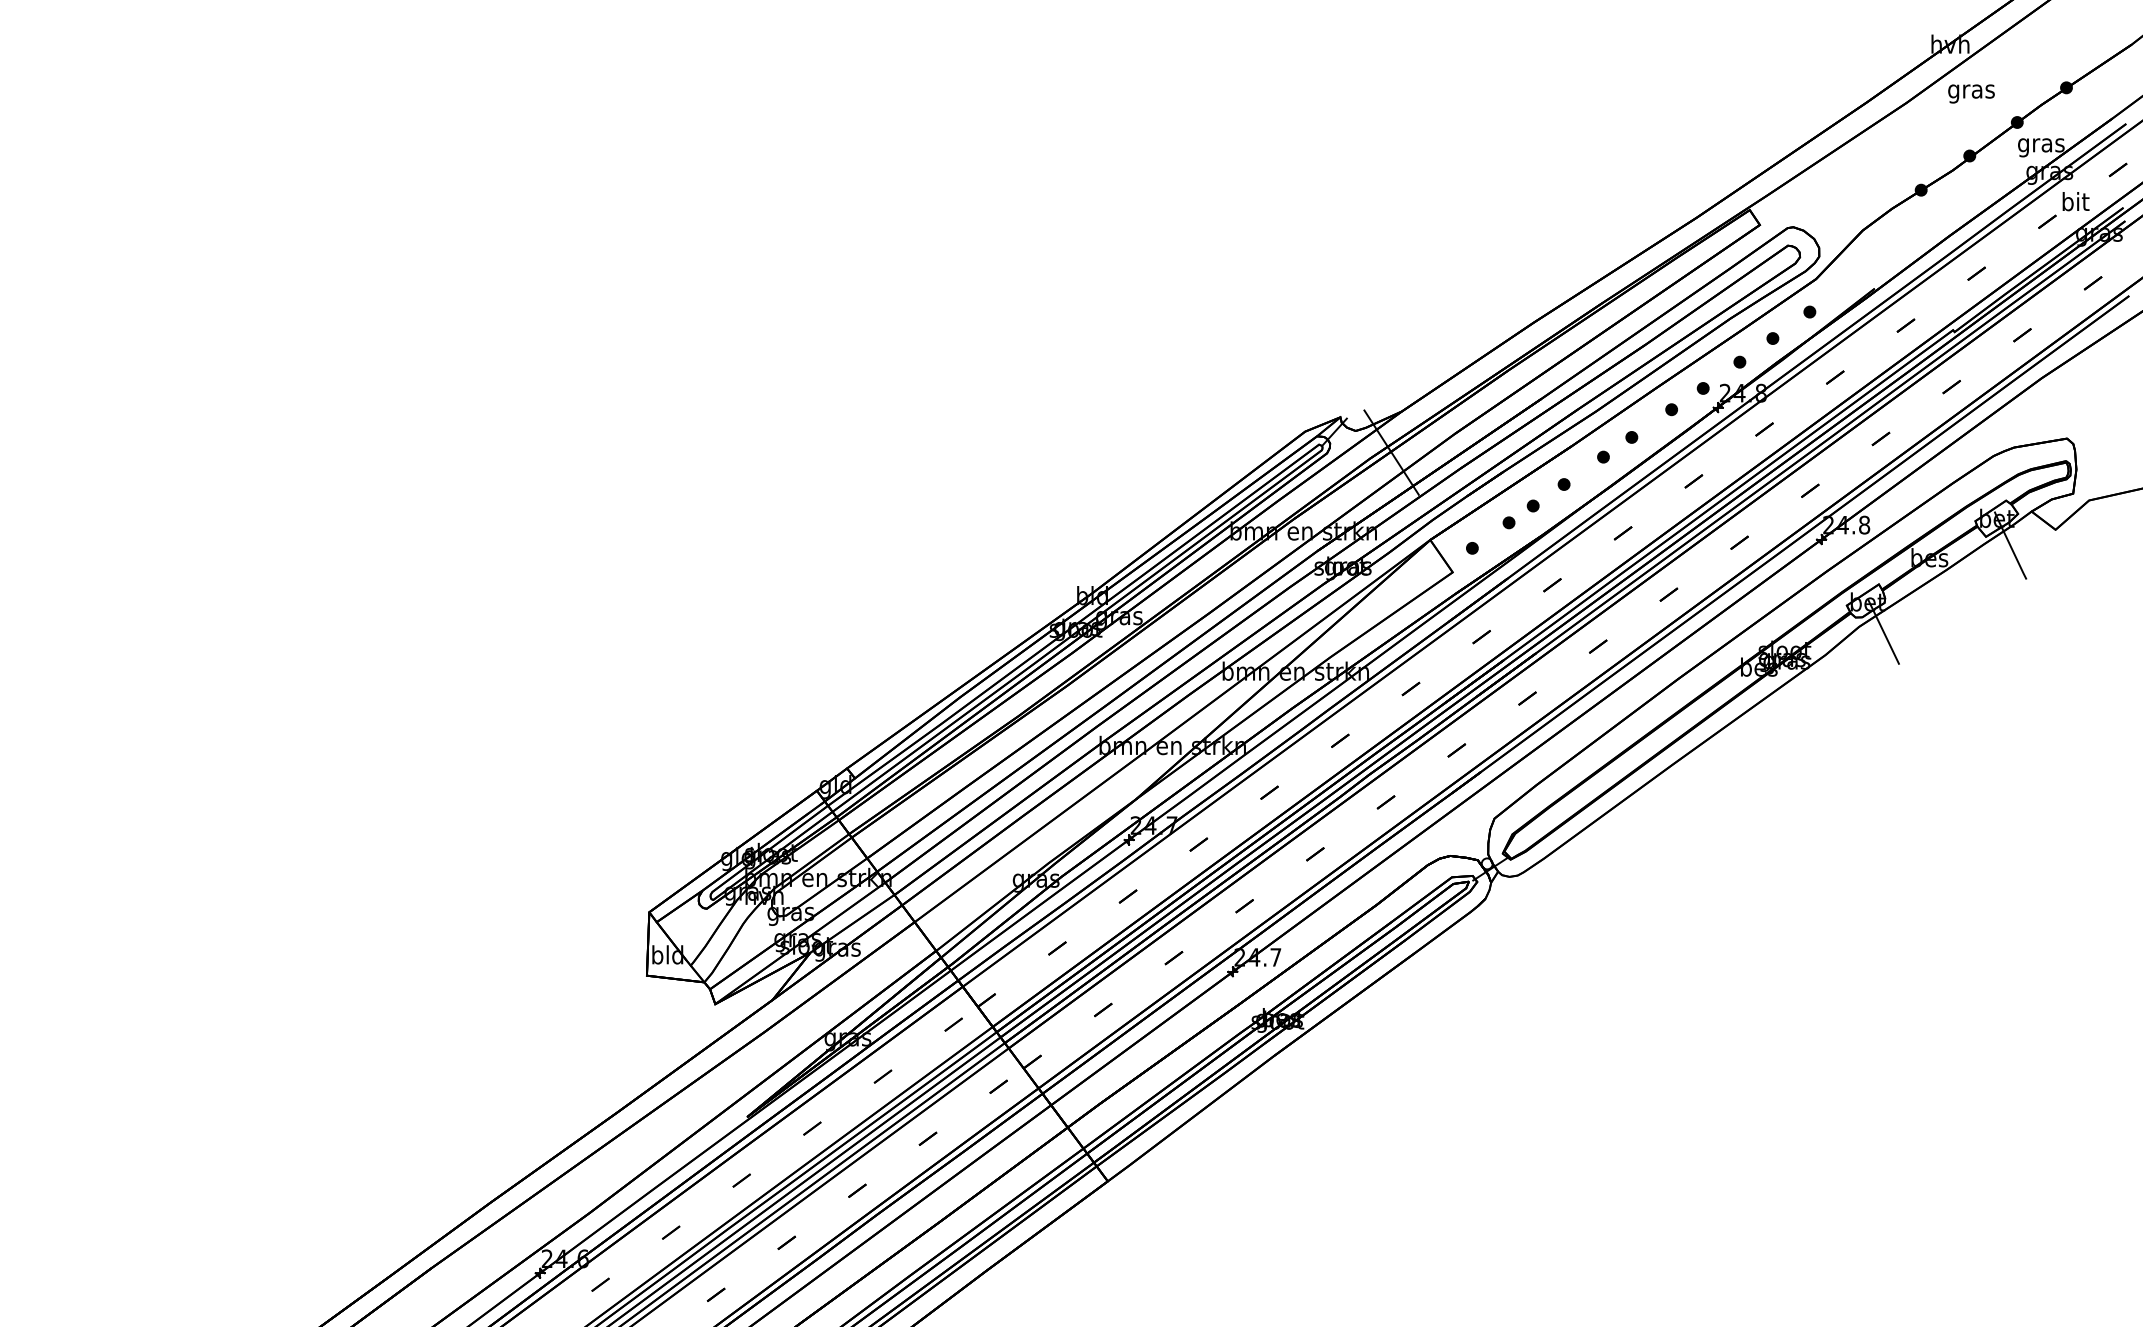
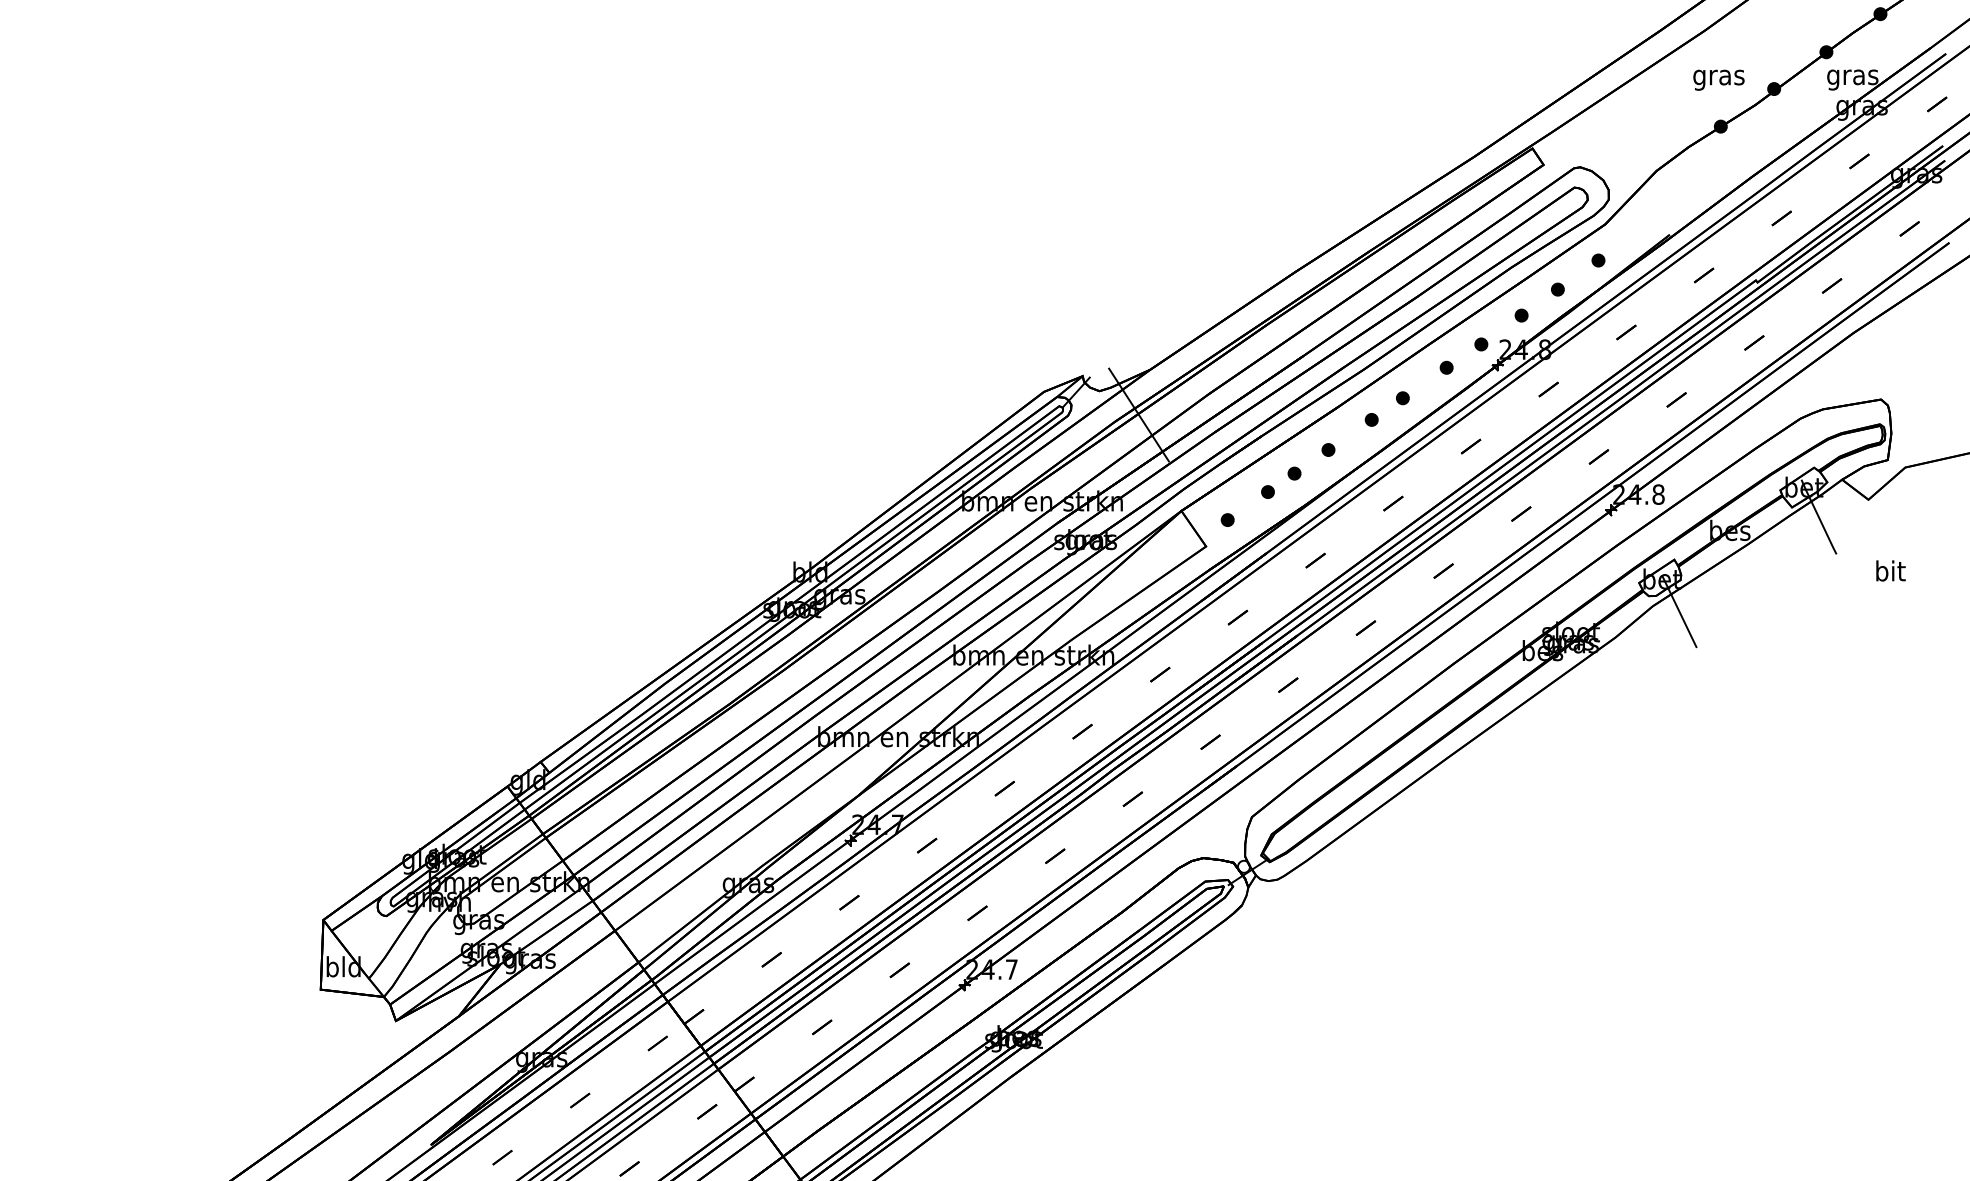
text: (1971, 93) -> (1718, 79), moved
text: (2075, 201) -> (1890, 570), moved

